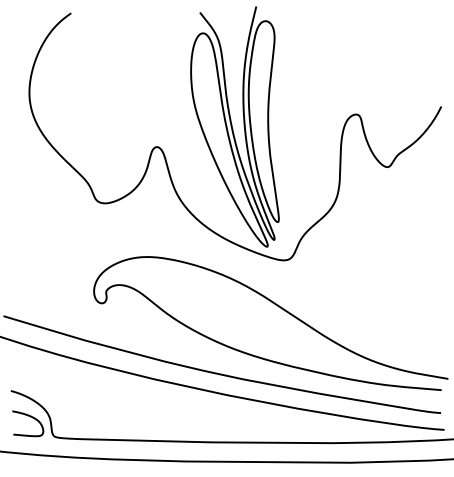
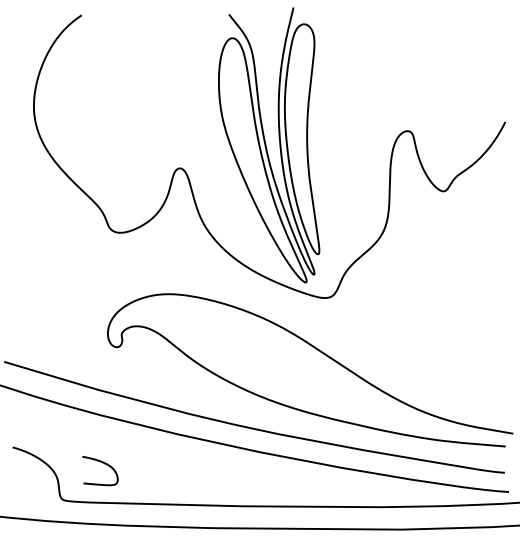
curve: (31, 418) -> (104, 464), moved

